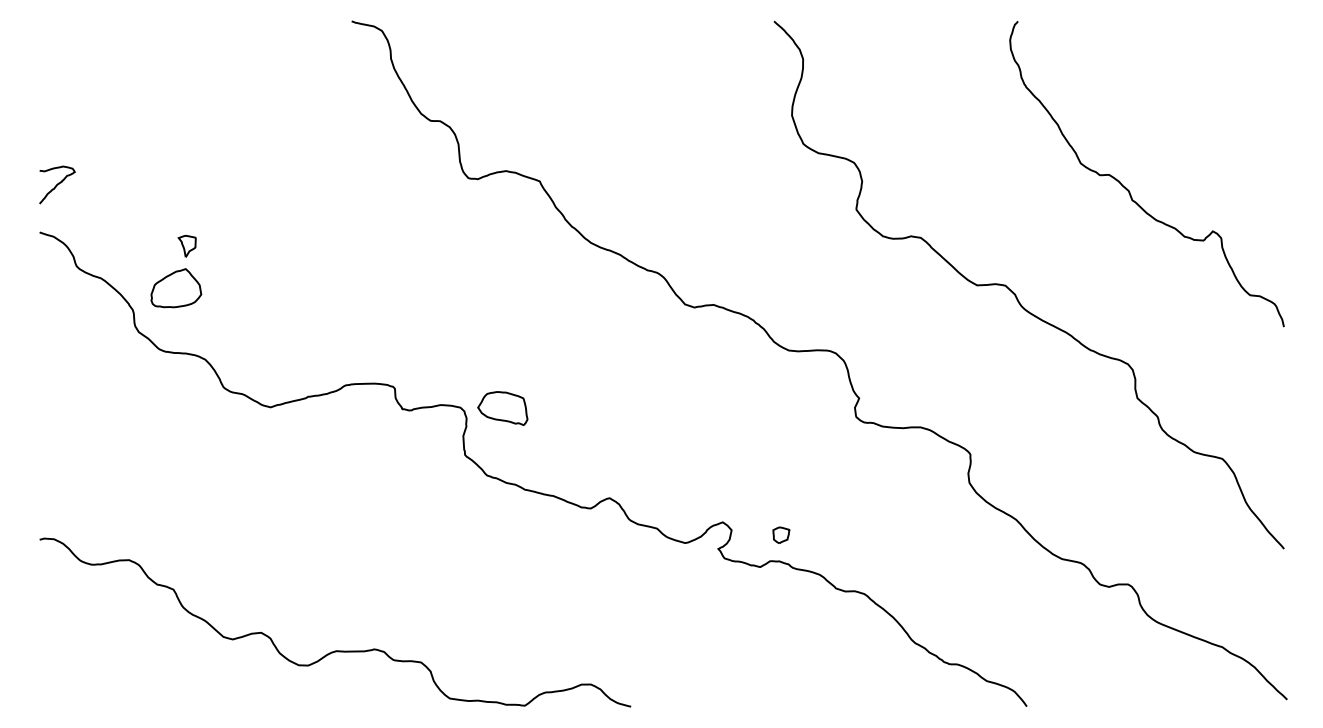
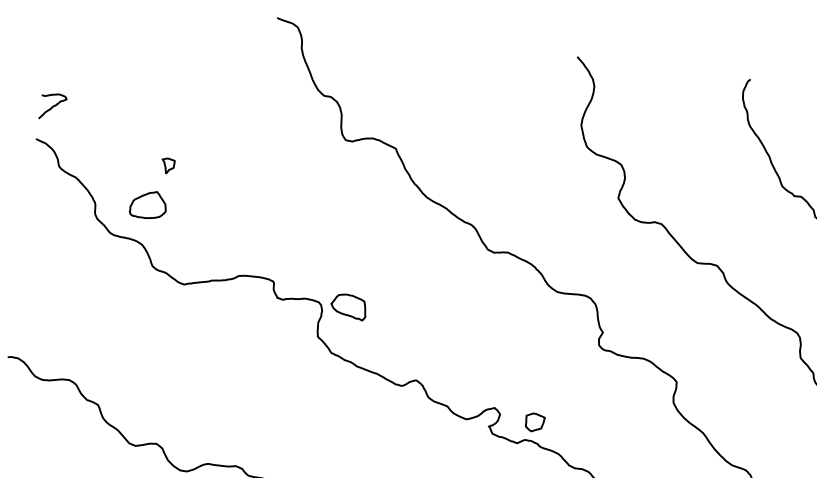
part: (186, 246) -> (167, 166), moved
part: (176, 288) -> (148, 204), moved
part: (781, 534) -> (535, 422), size x1.6

